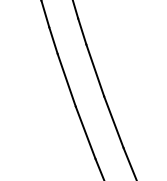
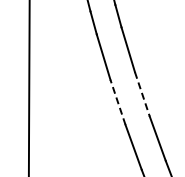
line: (114, 122) -> (142, 94), solid -> dashed
line: (86, 132) -> (118, 102), solid -> dashed

